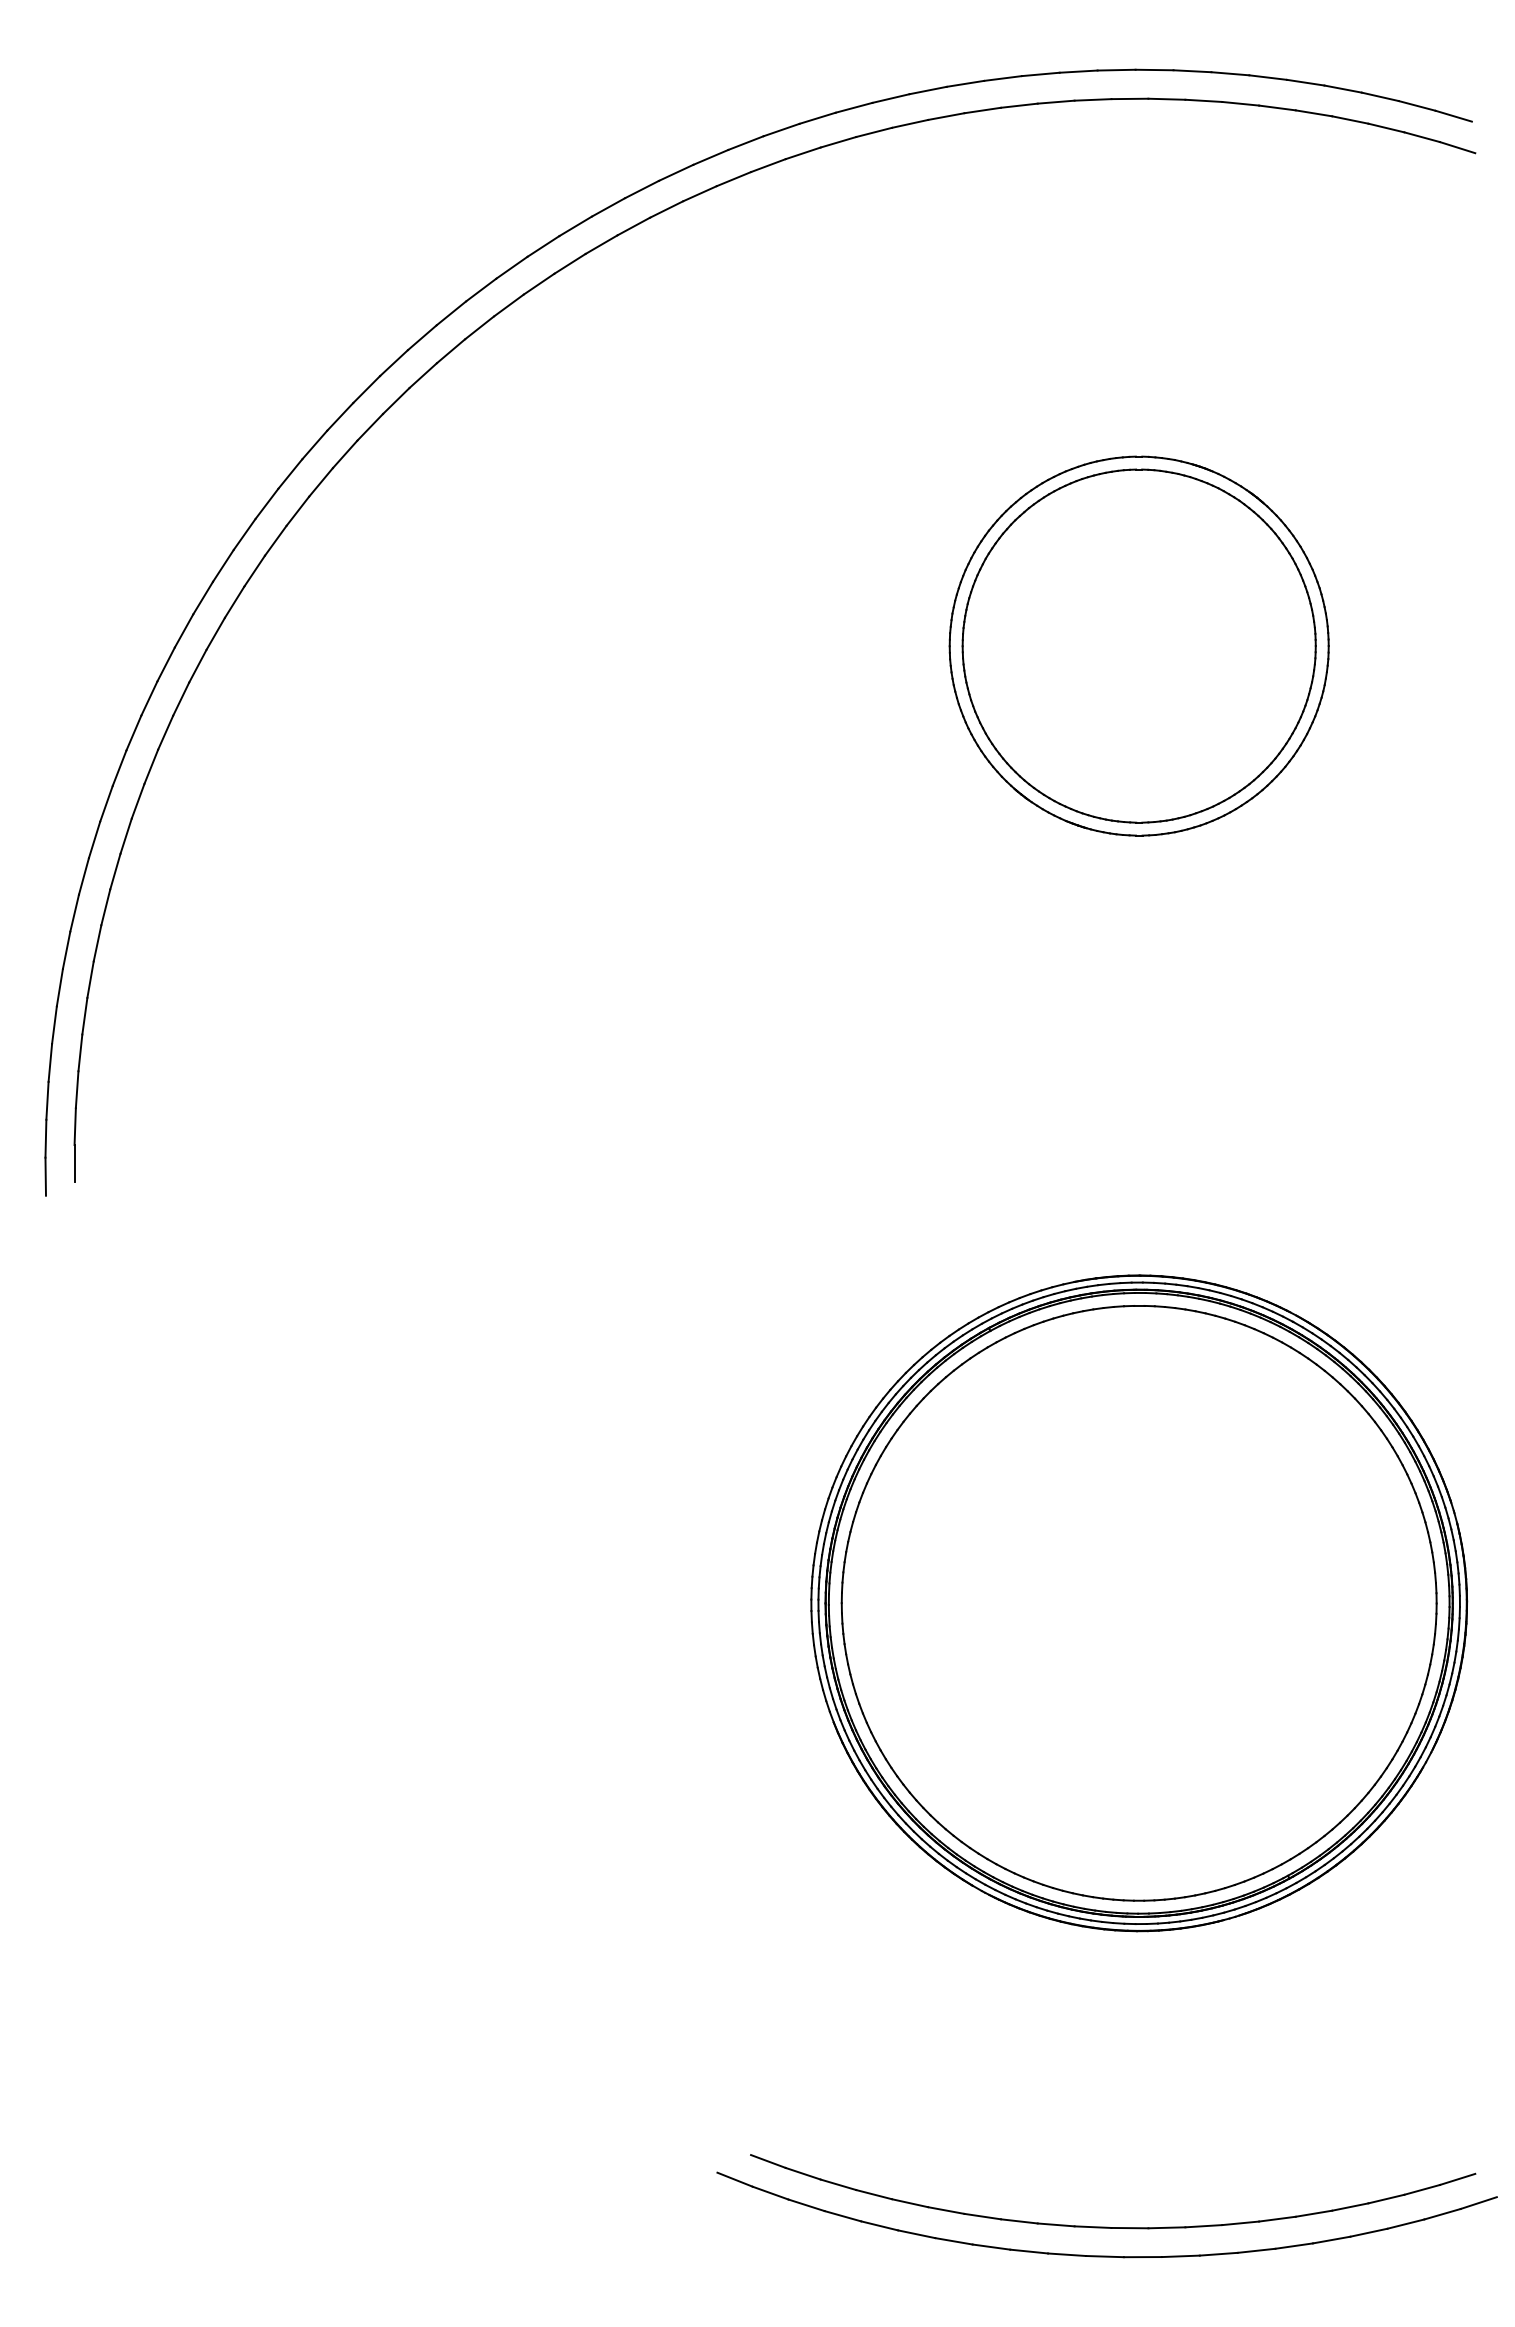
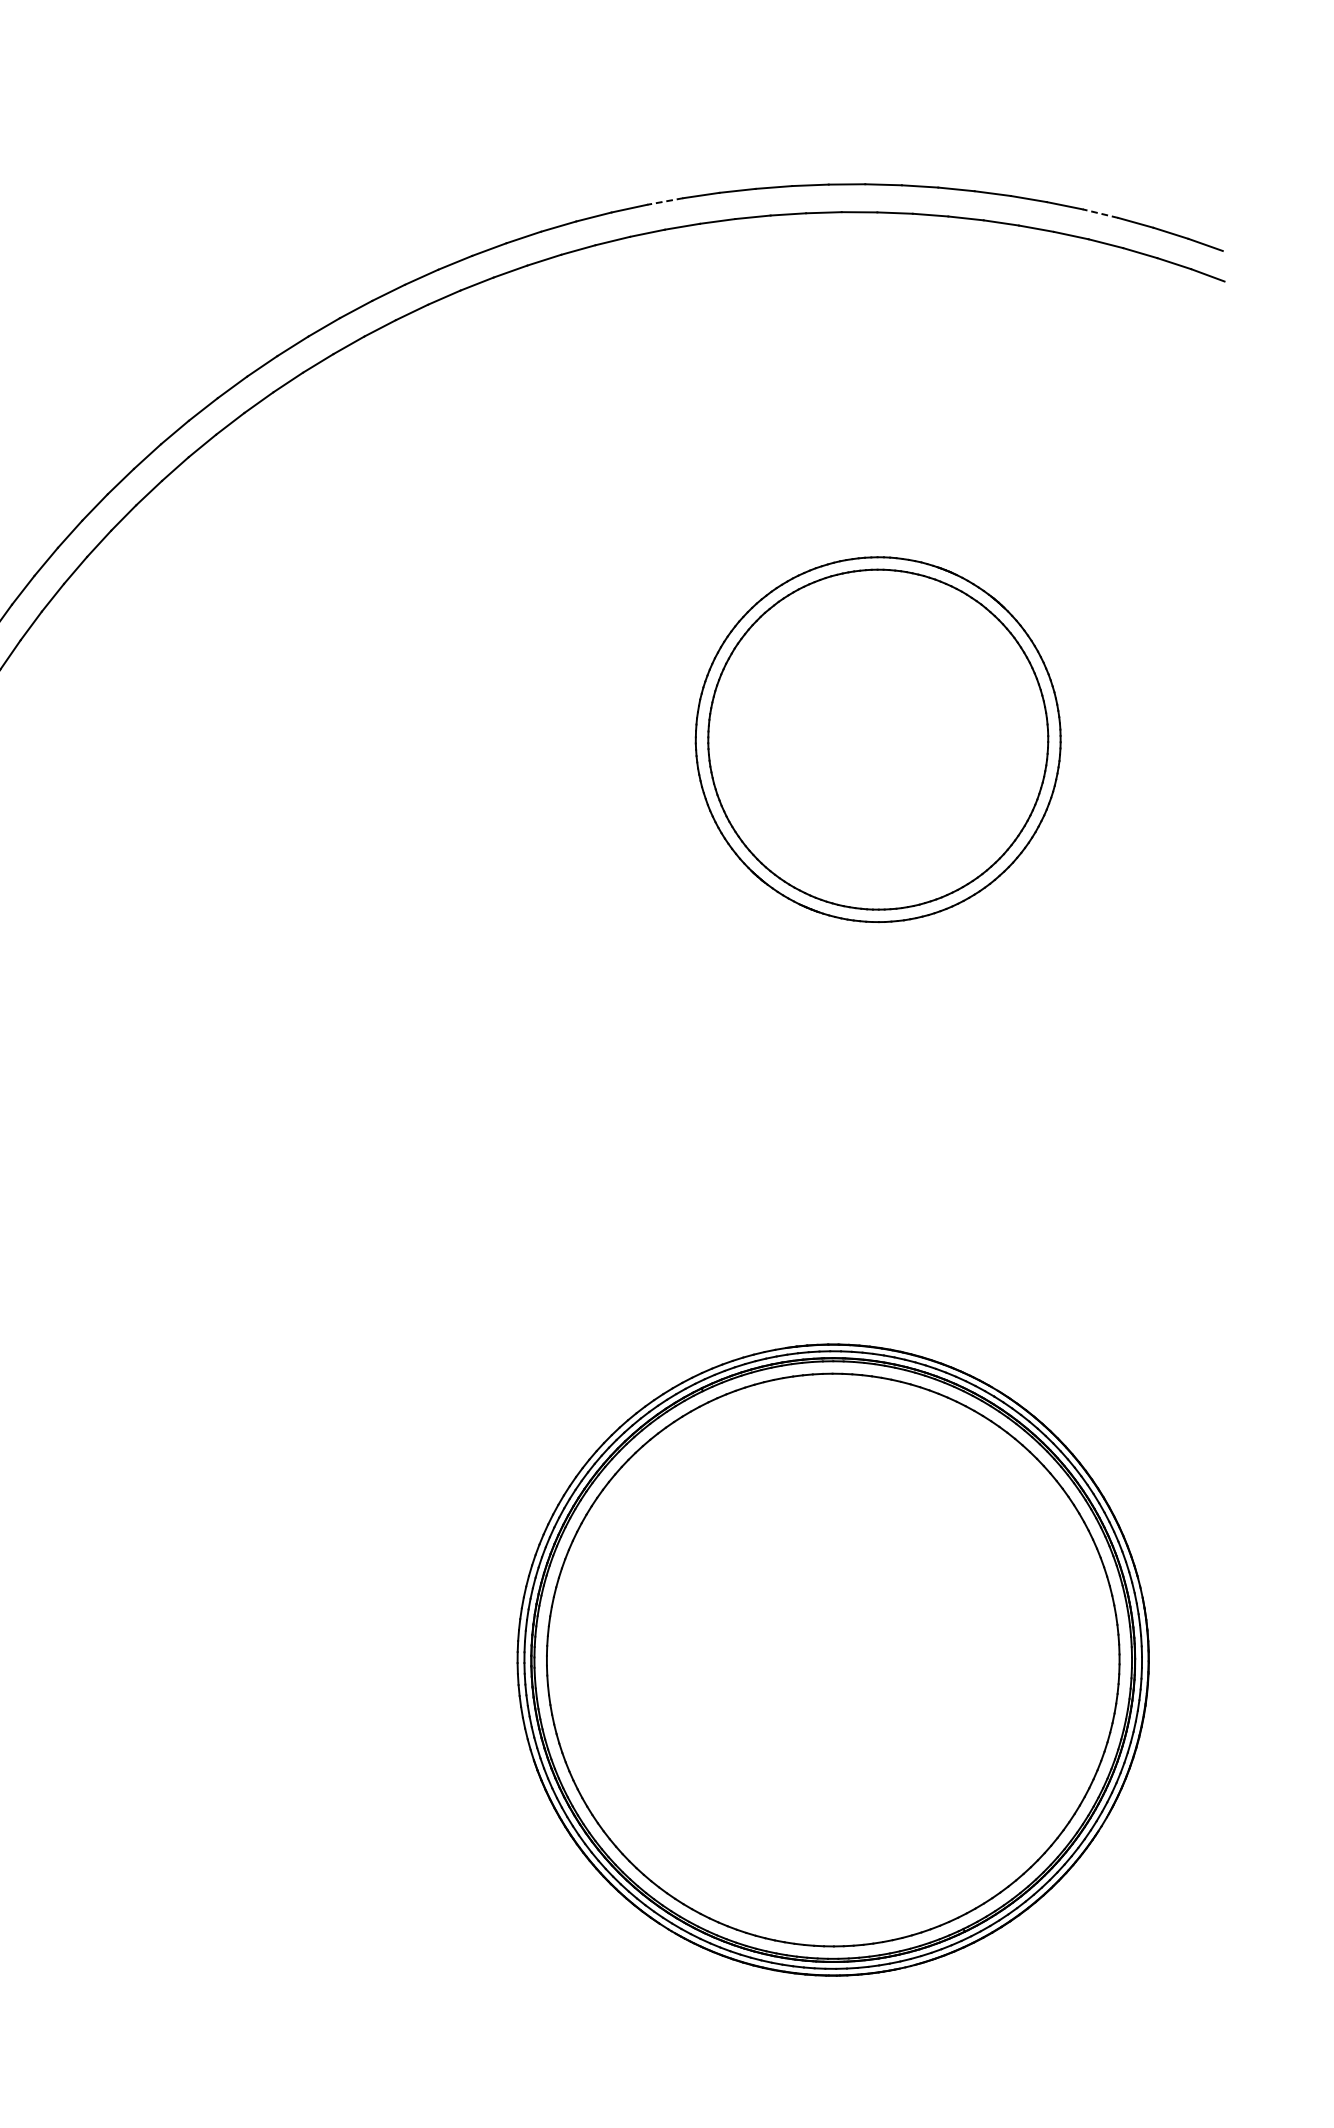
line: (1342, 89) -> (1099, 214), solid -> dashed
line: (891, 98) -> (665, 201), solid -> dashed

